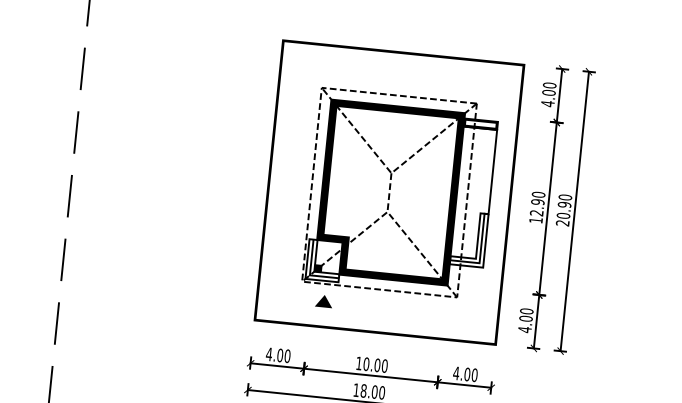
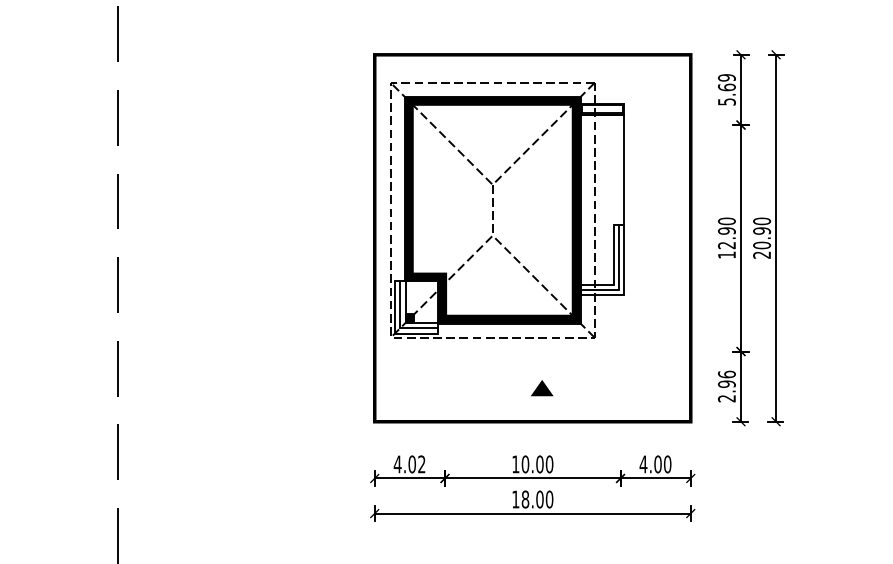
text: (548, 94) -> (726, 89), 4.00 -> 5.69
part: (400, 193) -> (507, 210), moved
part: (324, 301) -> (542, 388), moved
text: (525, 320) -> (726, 386), 4.00 -> 2.96
text: (287, 356) -> (421, 464), 4.00 -> 4.02

